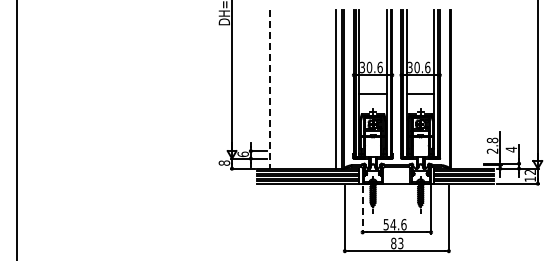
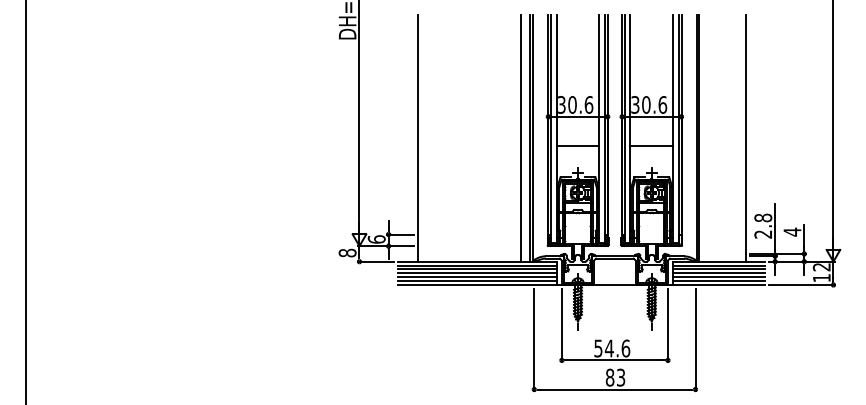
line: (481, 88) -> (746, 137), added
line: (269, 89) -> (417, 138), dashed -> solid
line: (362, 209) -> (561, 324), dashed -> solid

